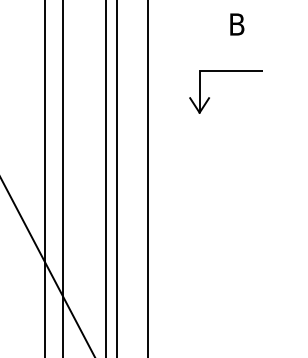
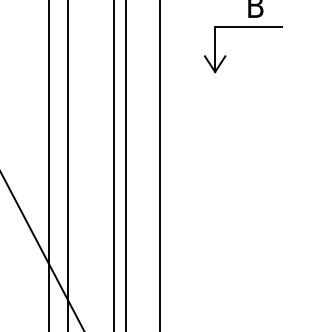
part: (209, 97) -> (225, 55), moved

